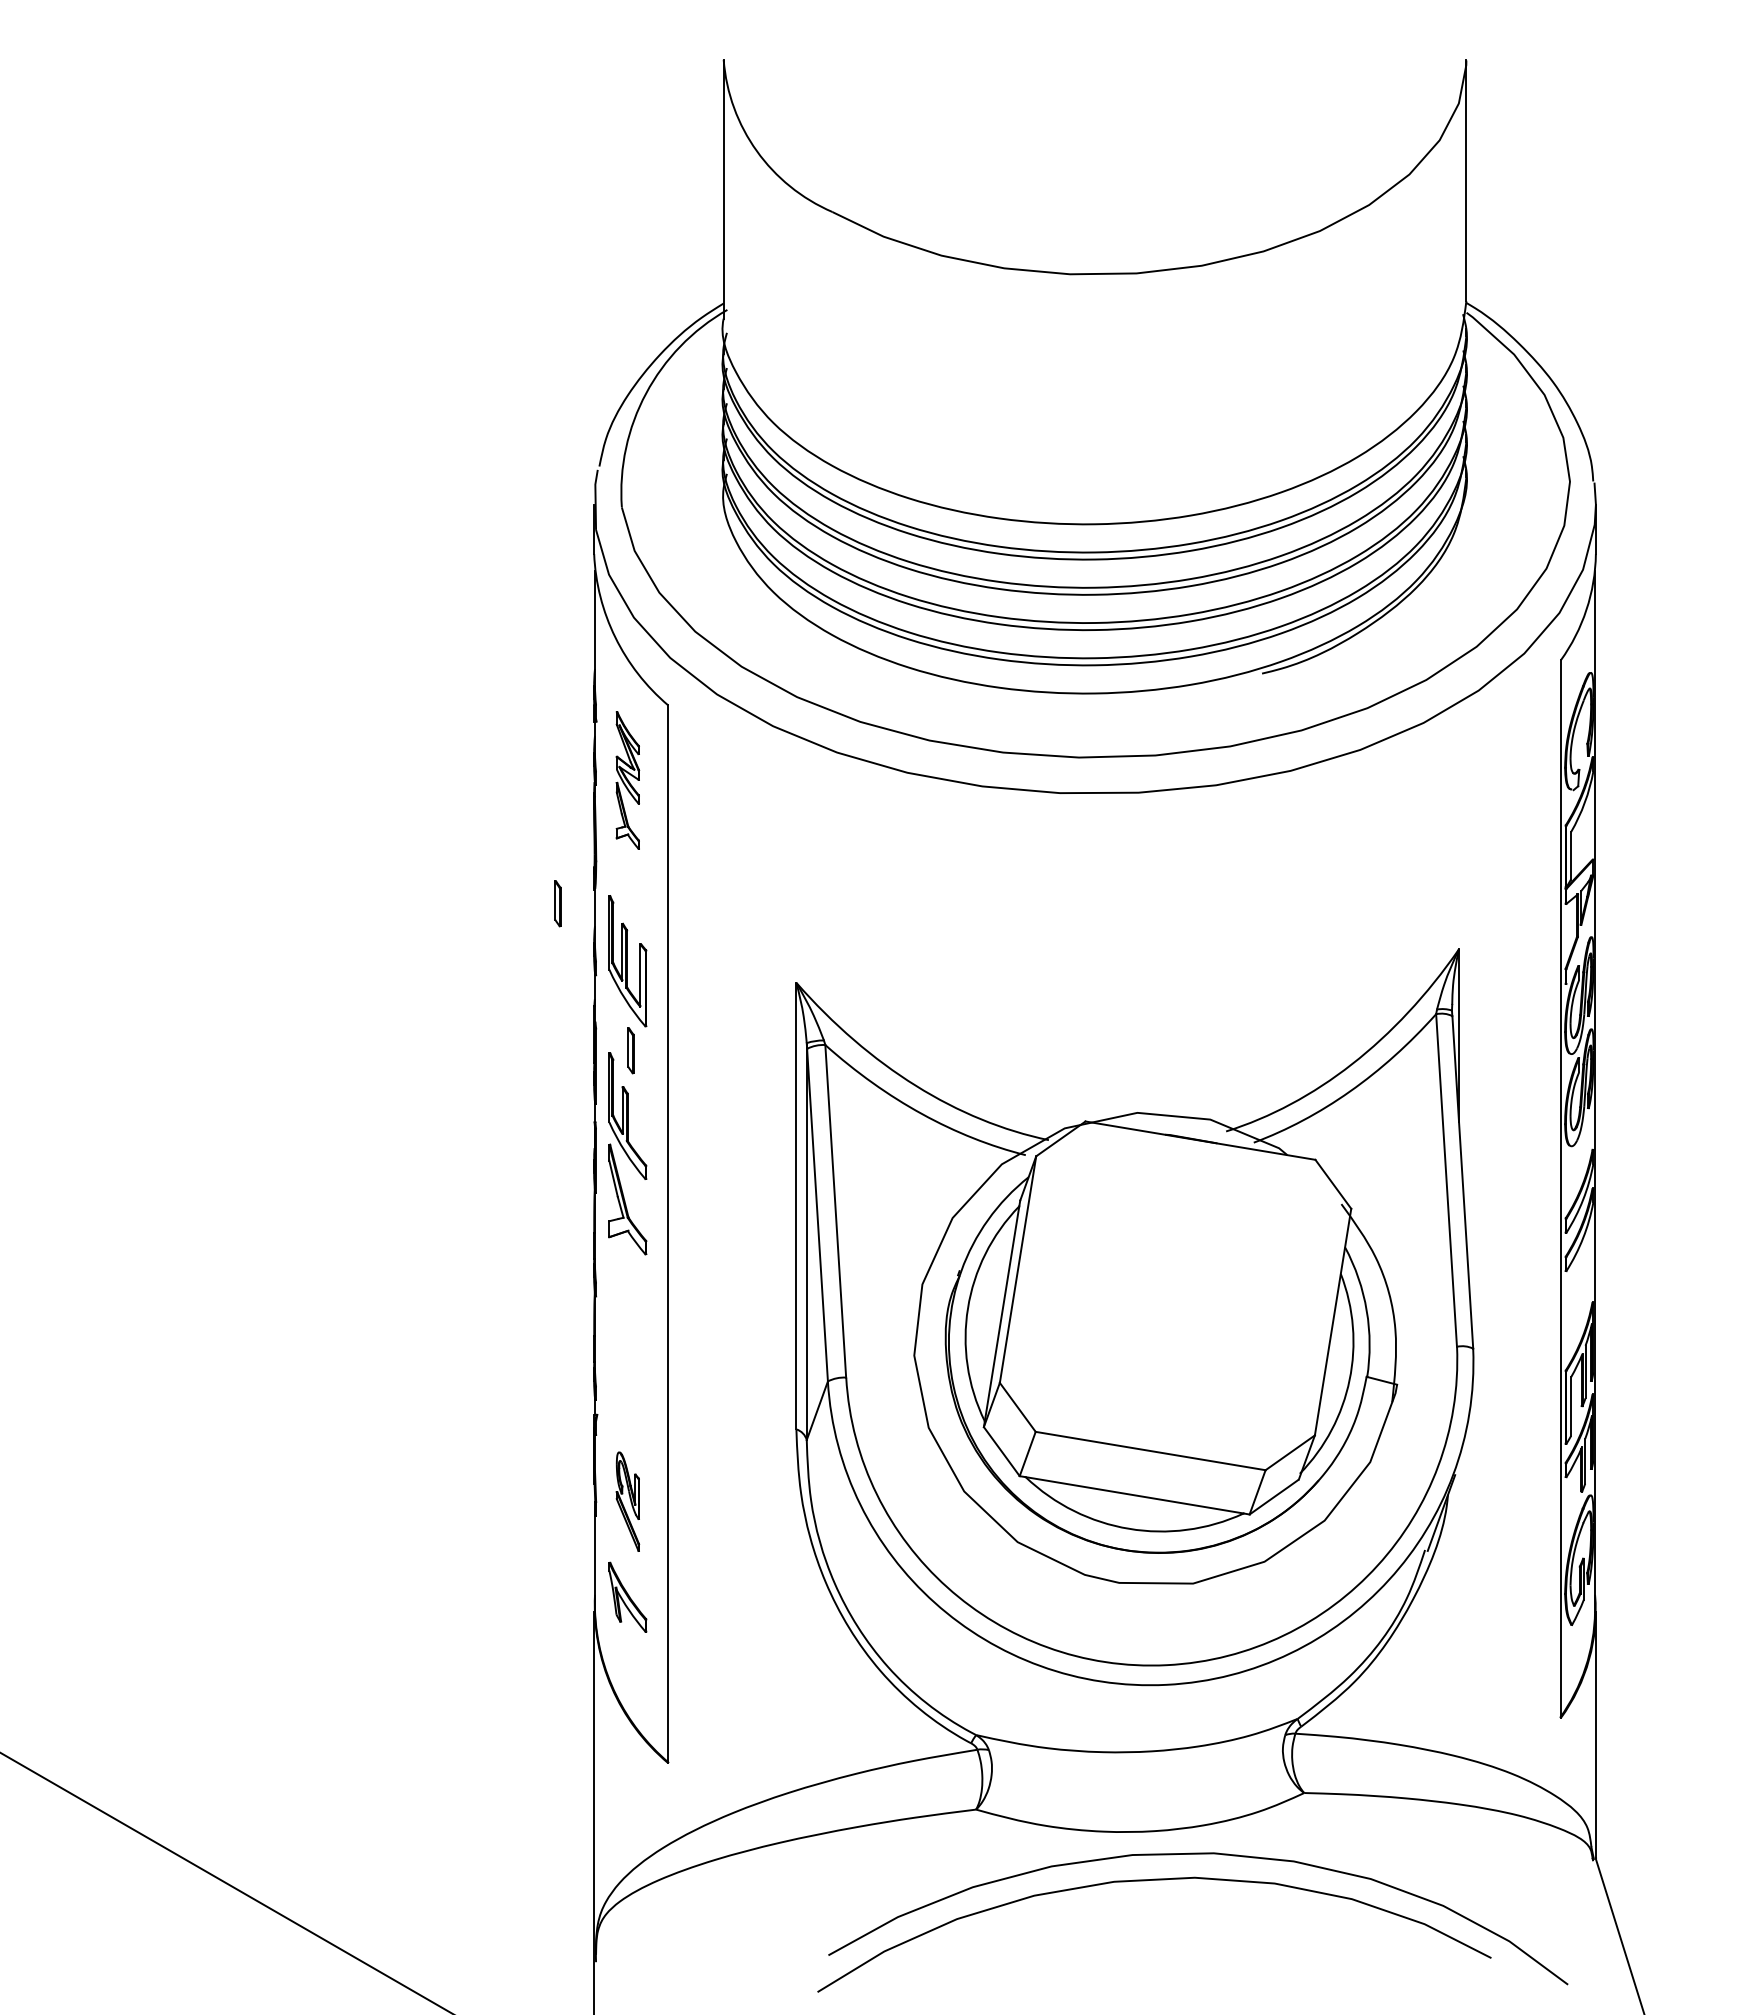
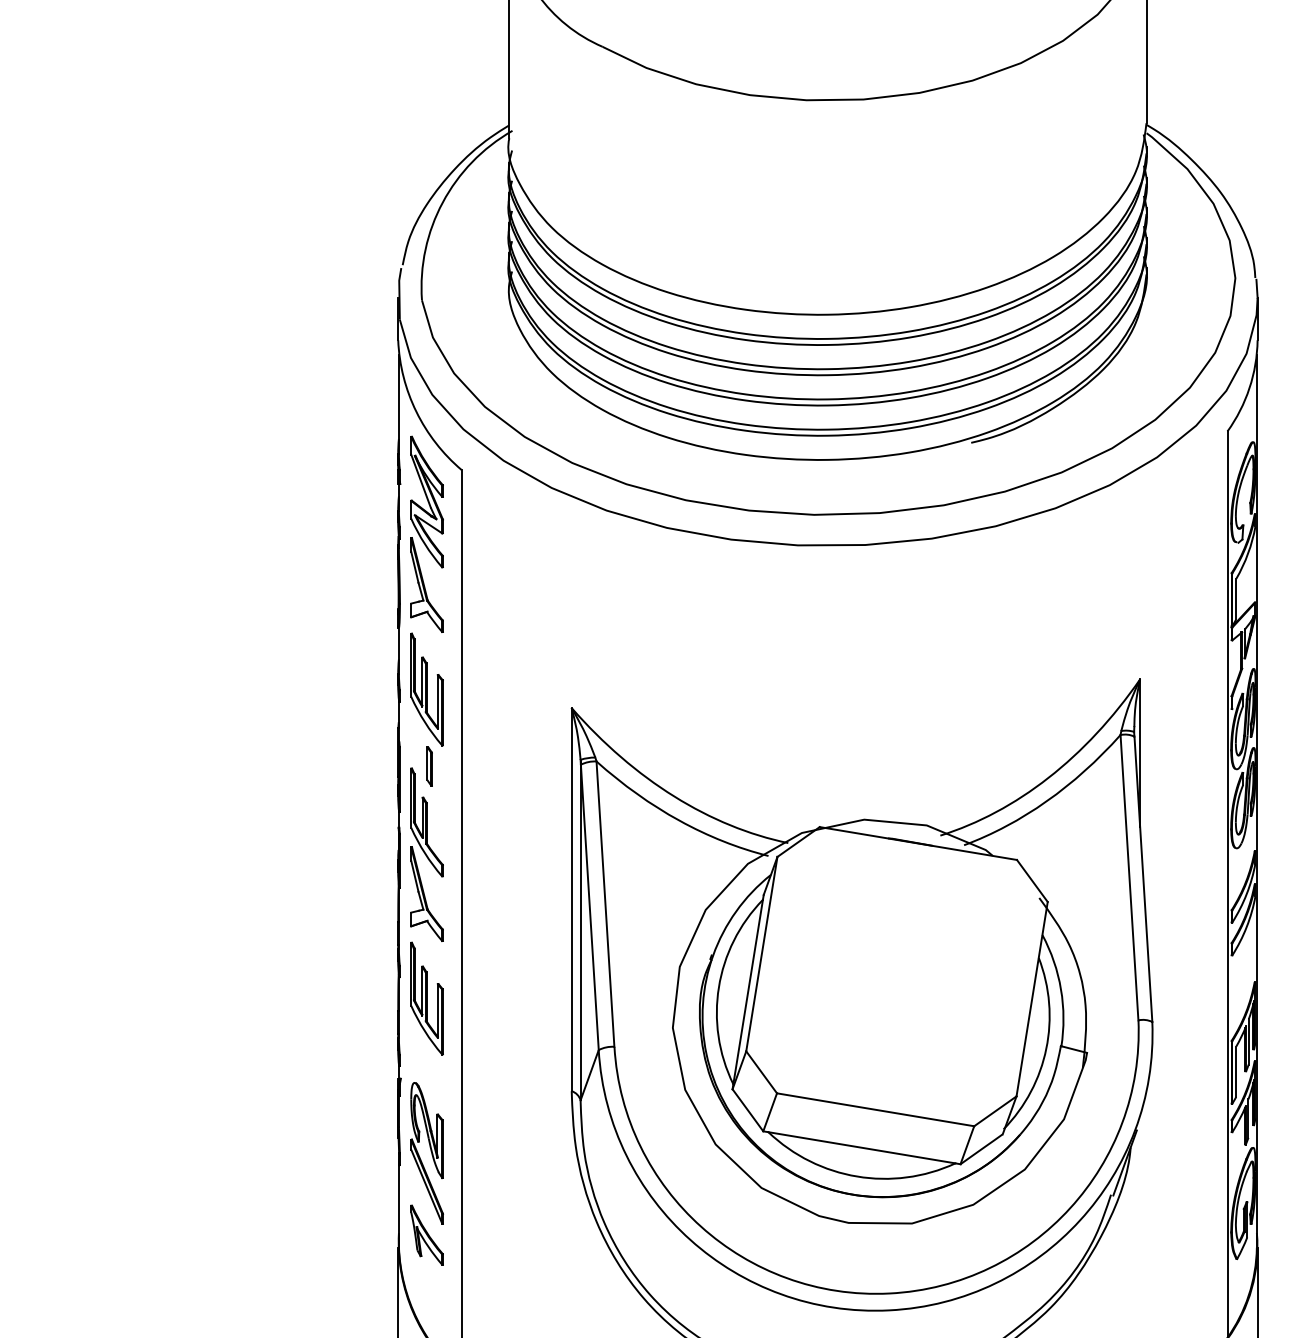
part: (627, 780) -> (426, 534), size x1.67
part: (557, 903) -> (366, 640), removed
part: (627, 1321) -> (426, 998), added
part: (627, 1501) -> (426, 1153), size x1.67

